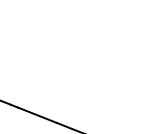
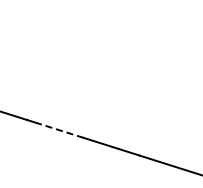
line: (37, 115) -> (60, 130), solid -> dashed

